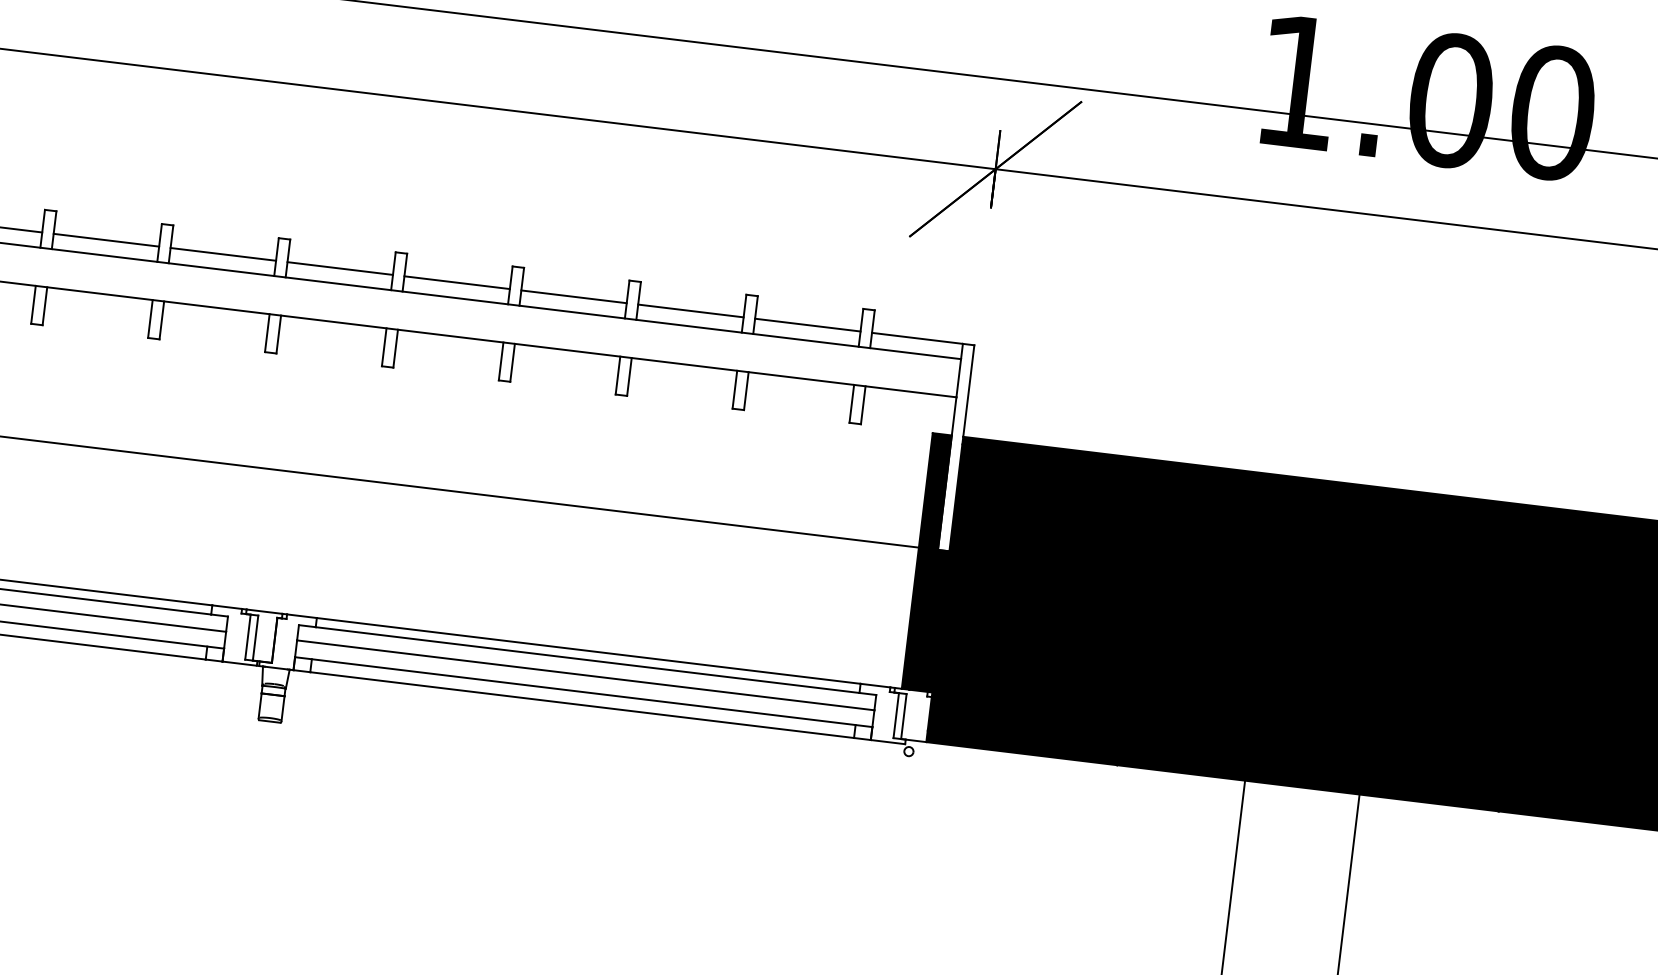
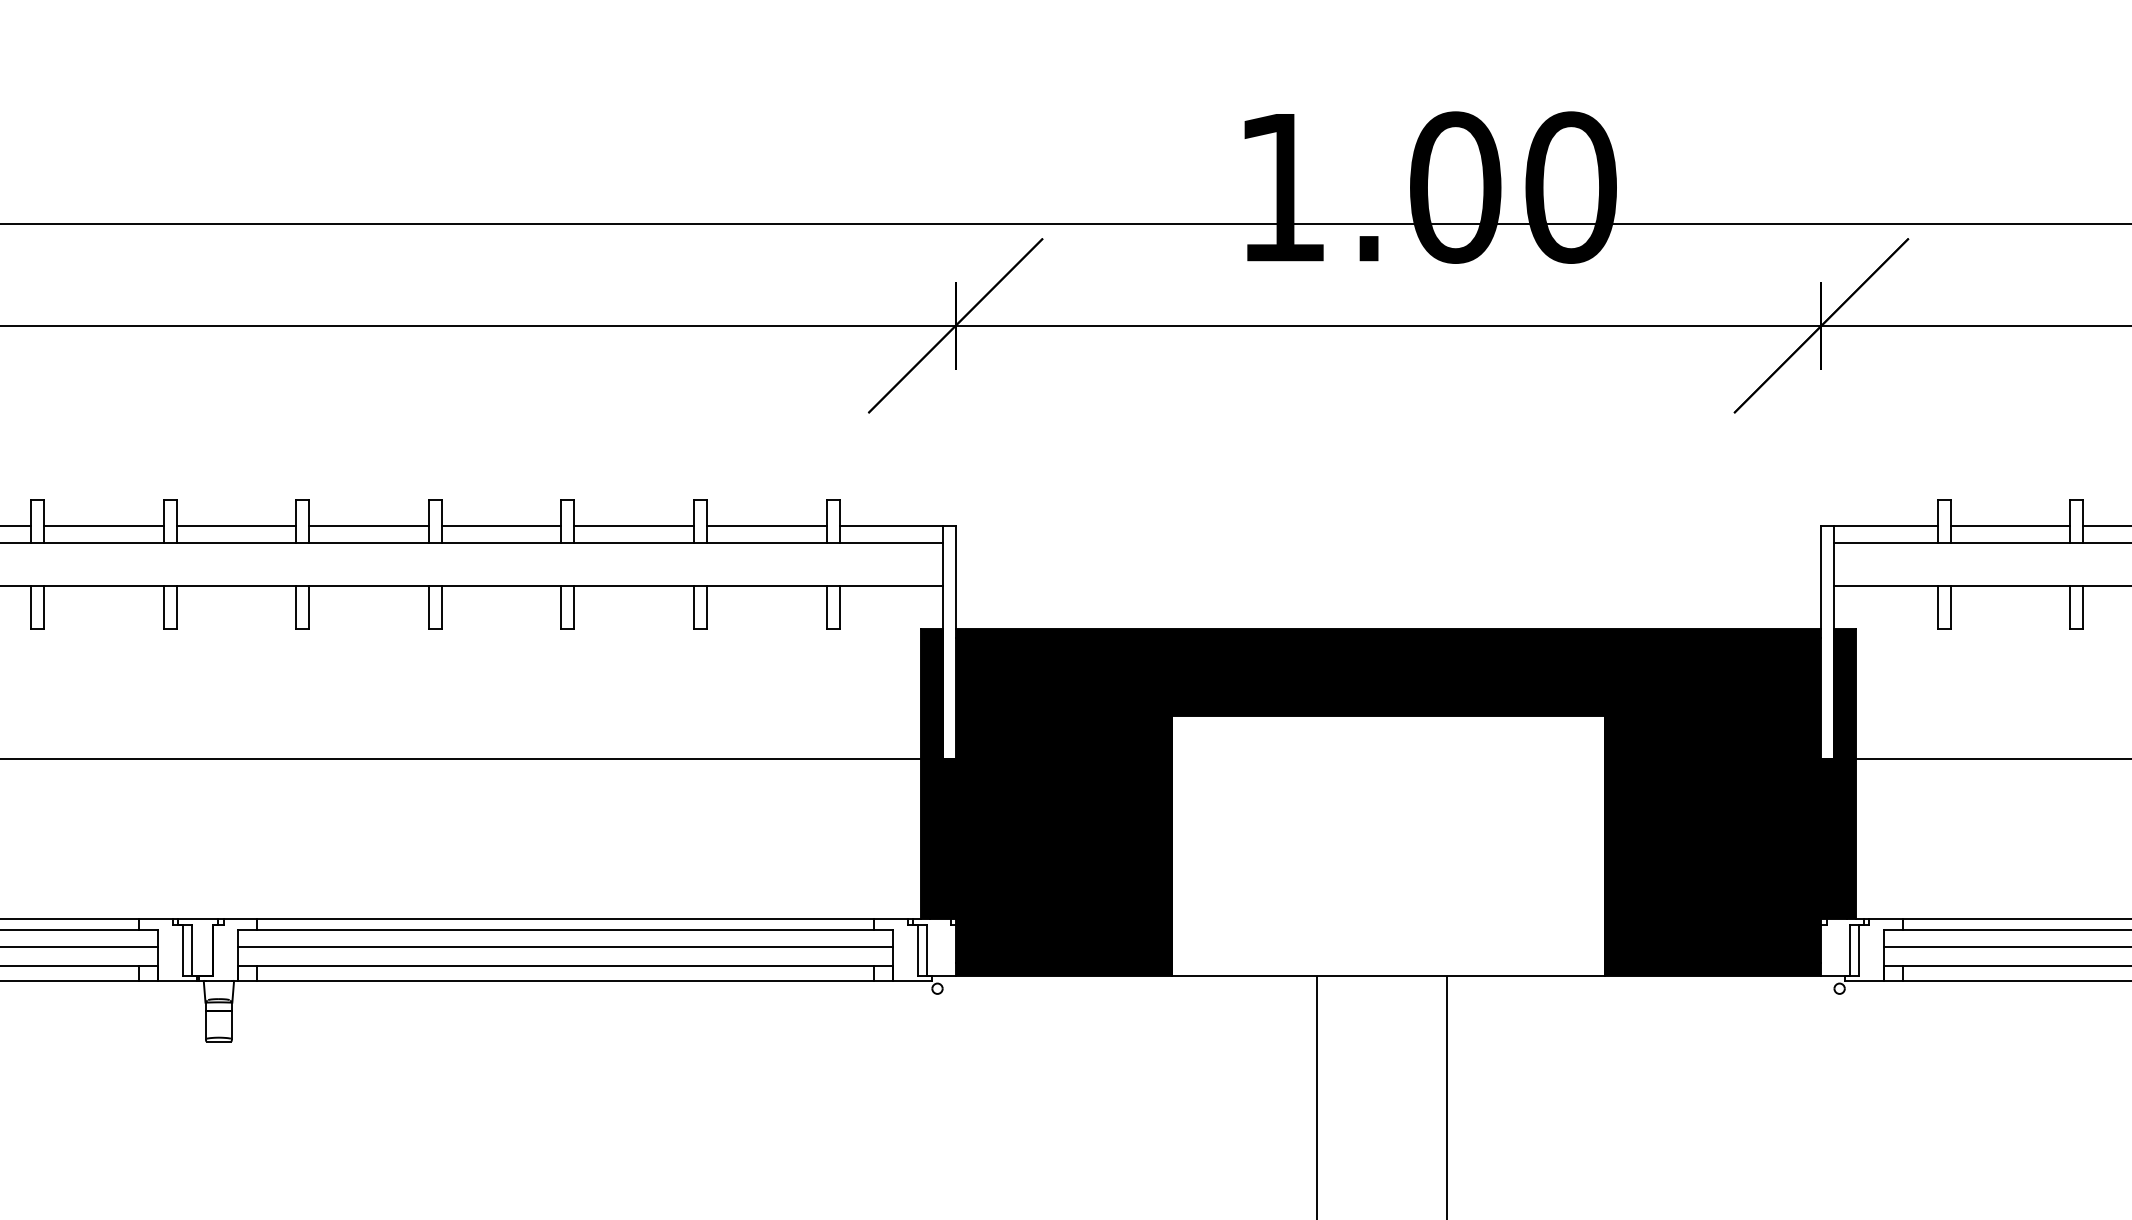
fill: (1321, 673) -> (1388, 845), removed

